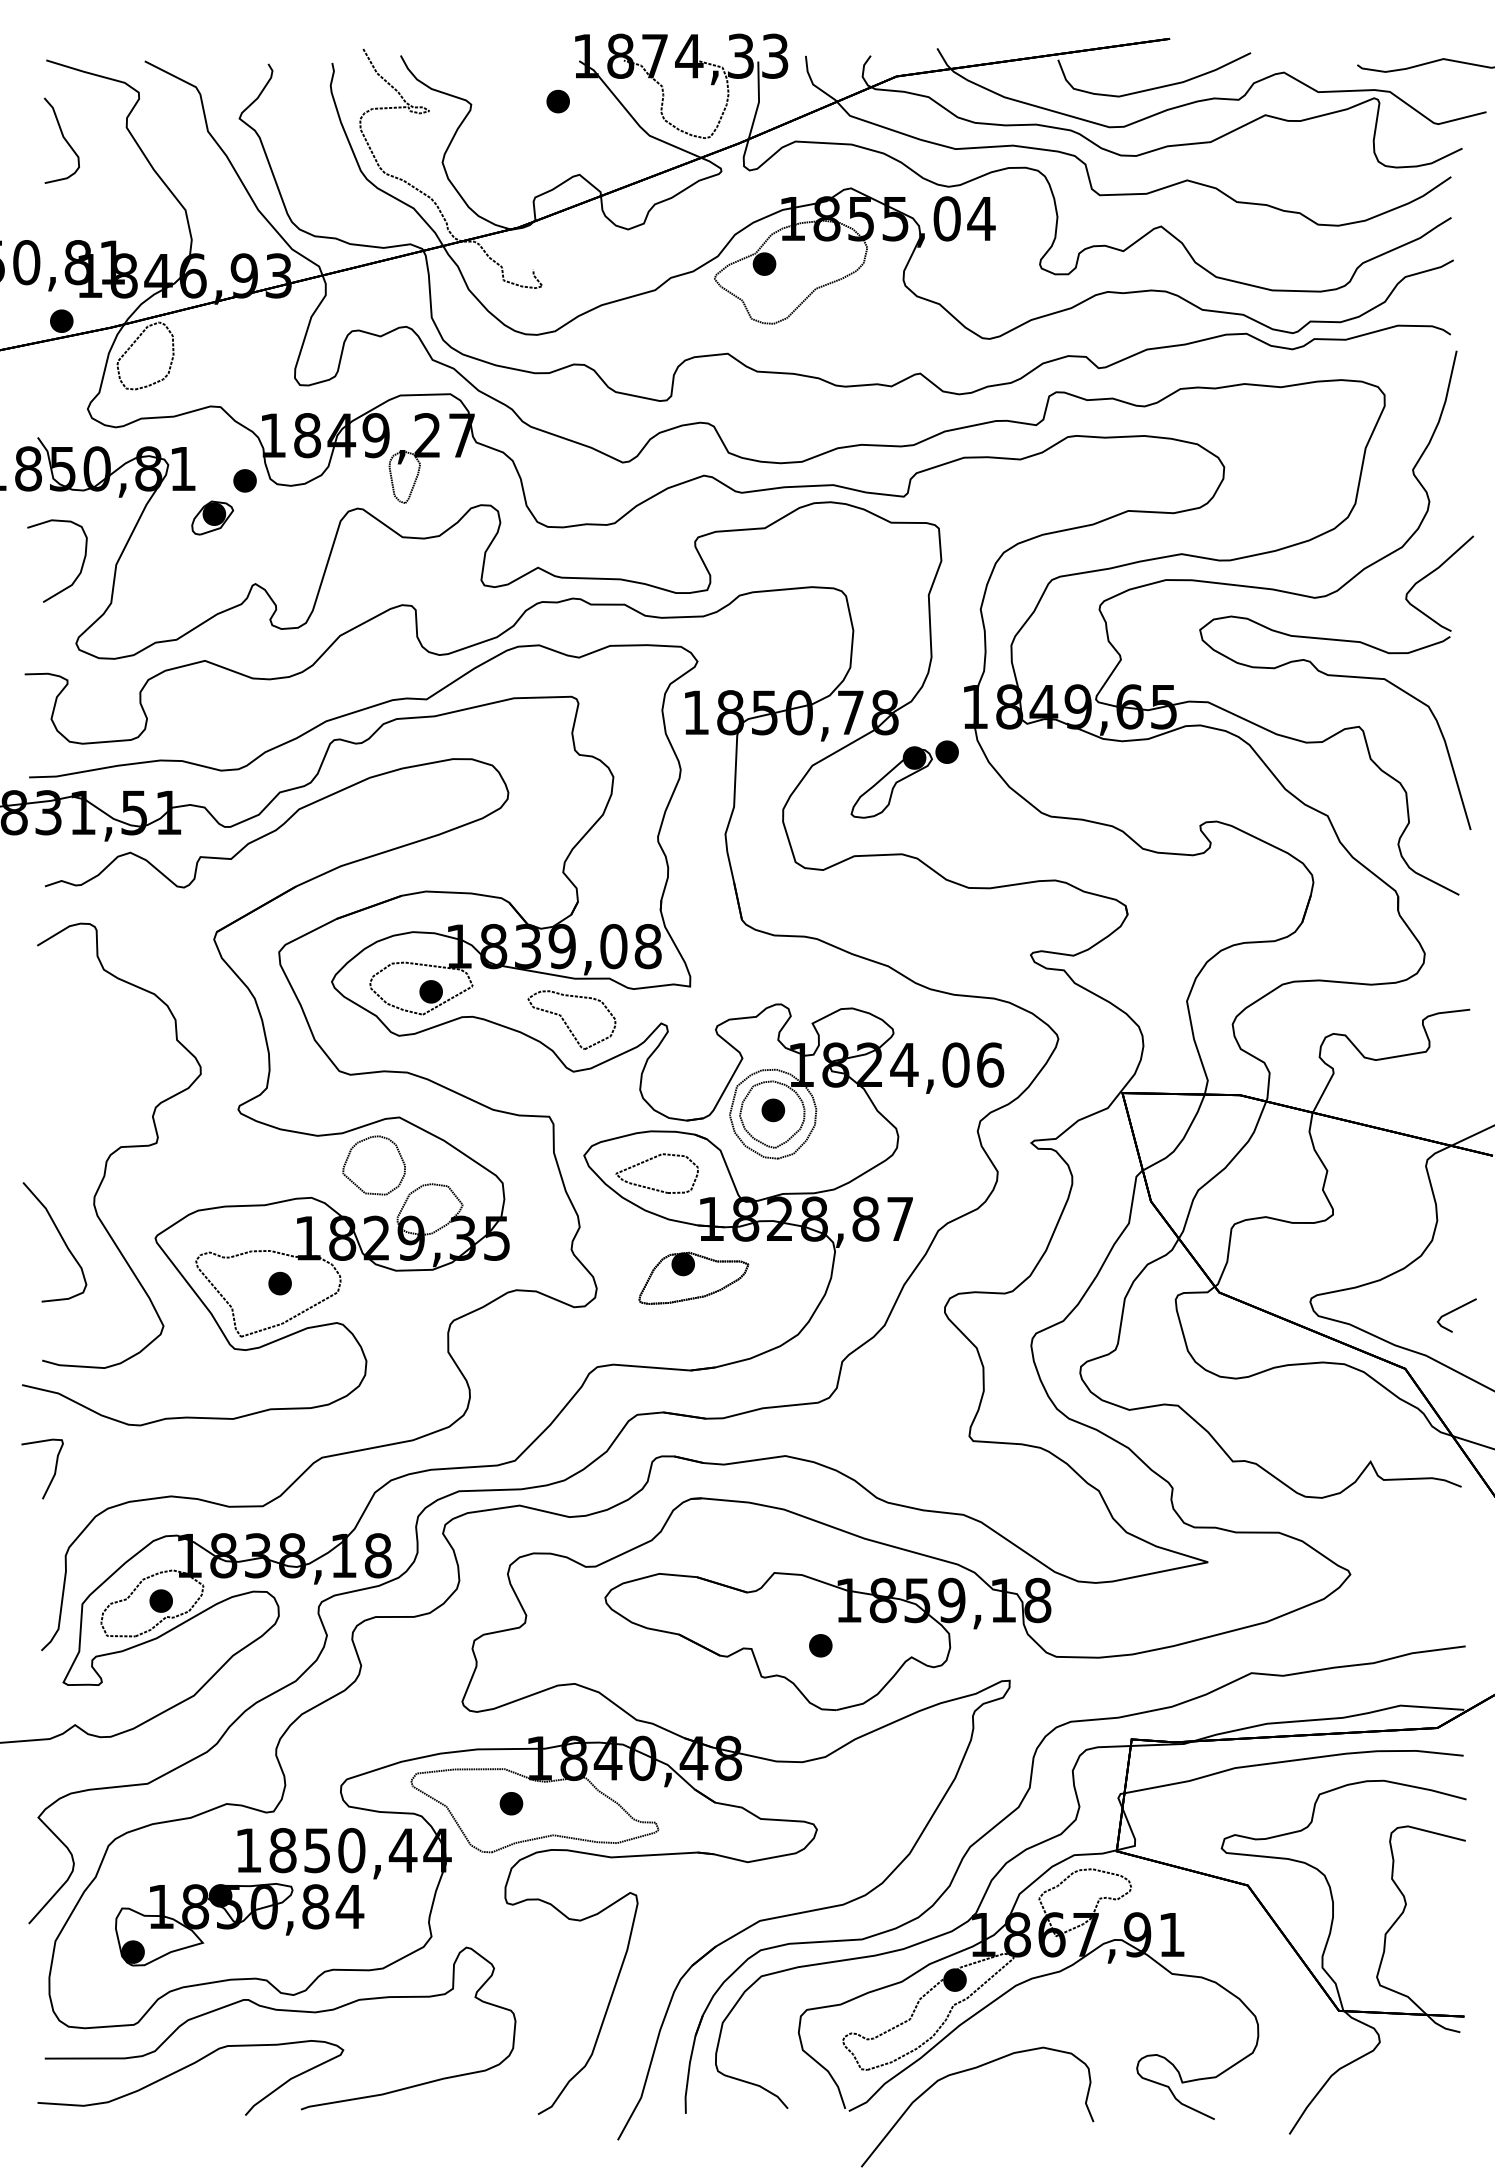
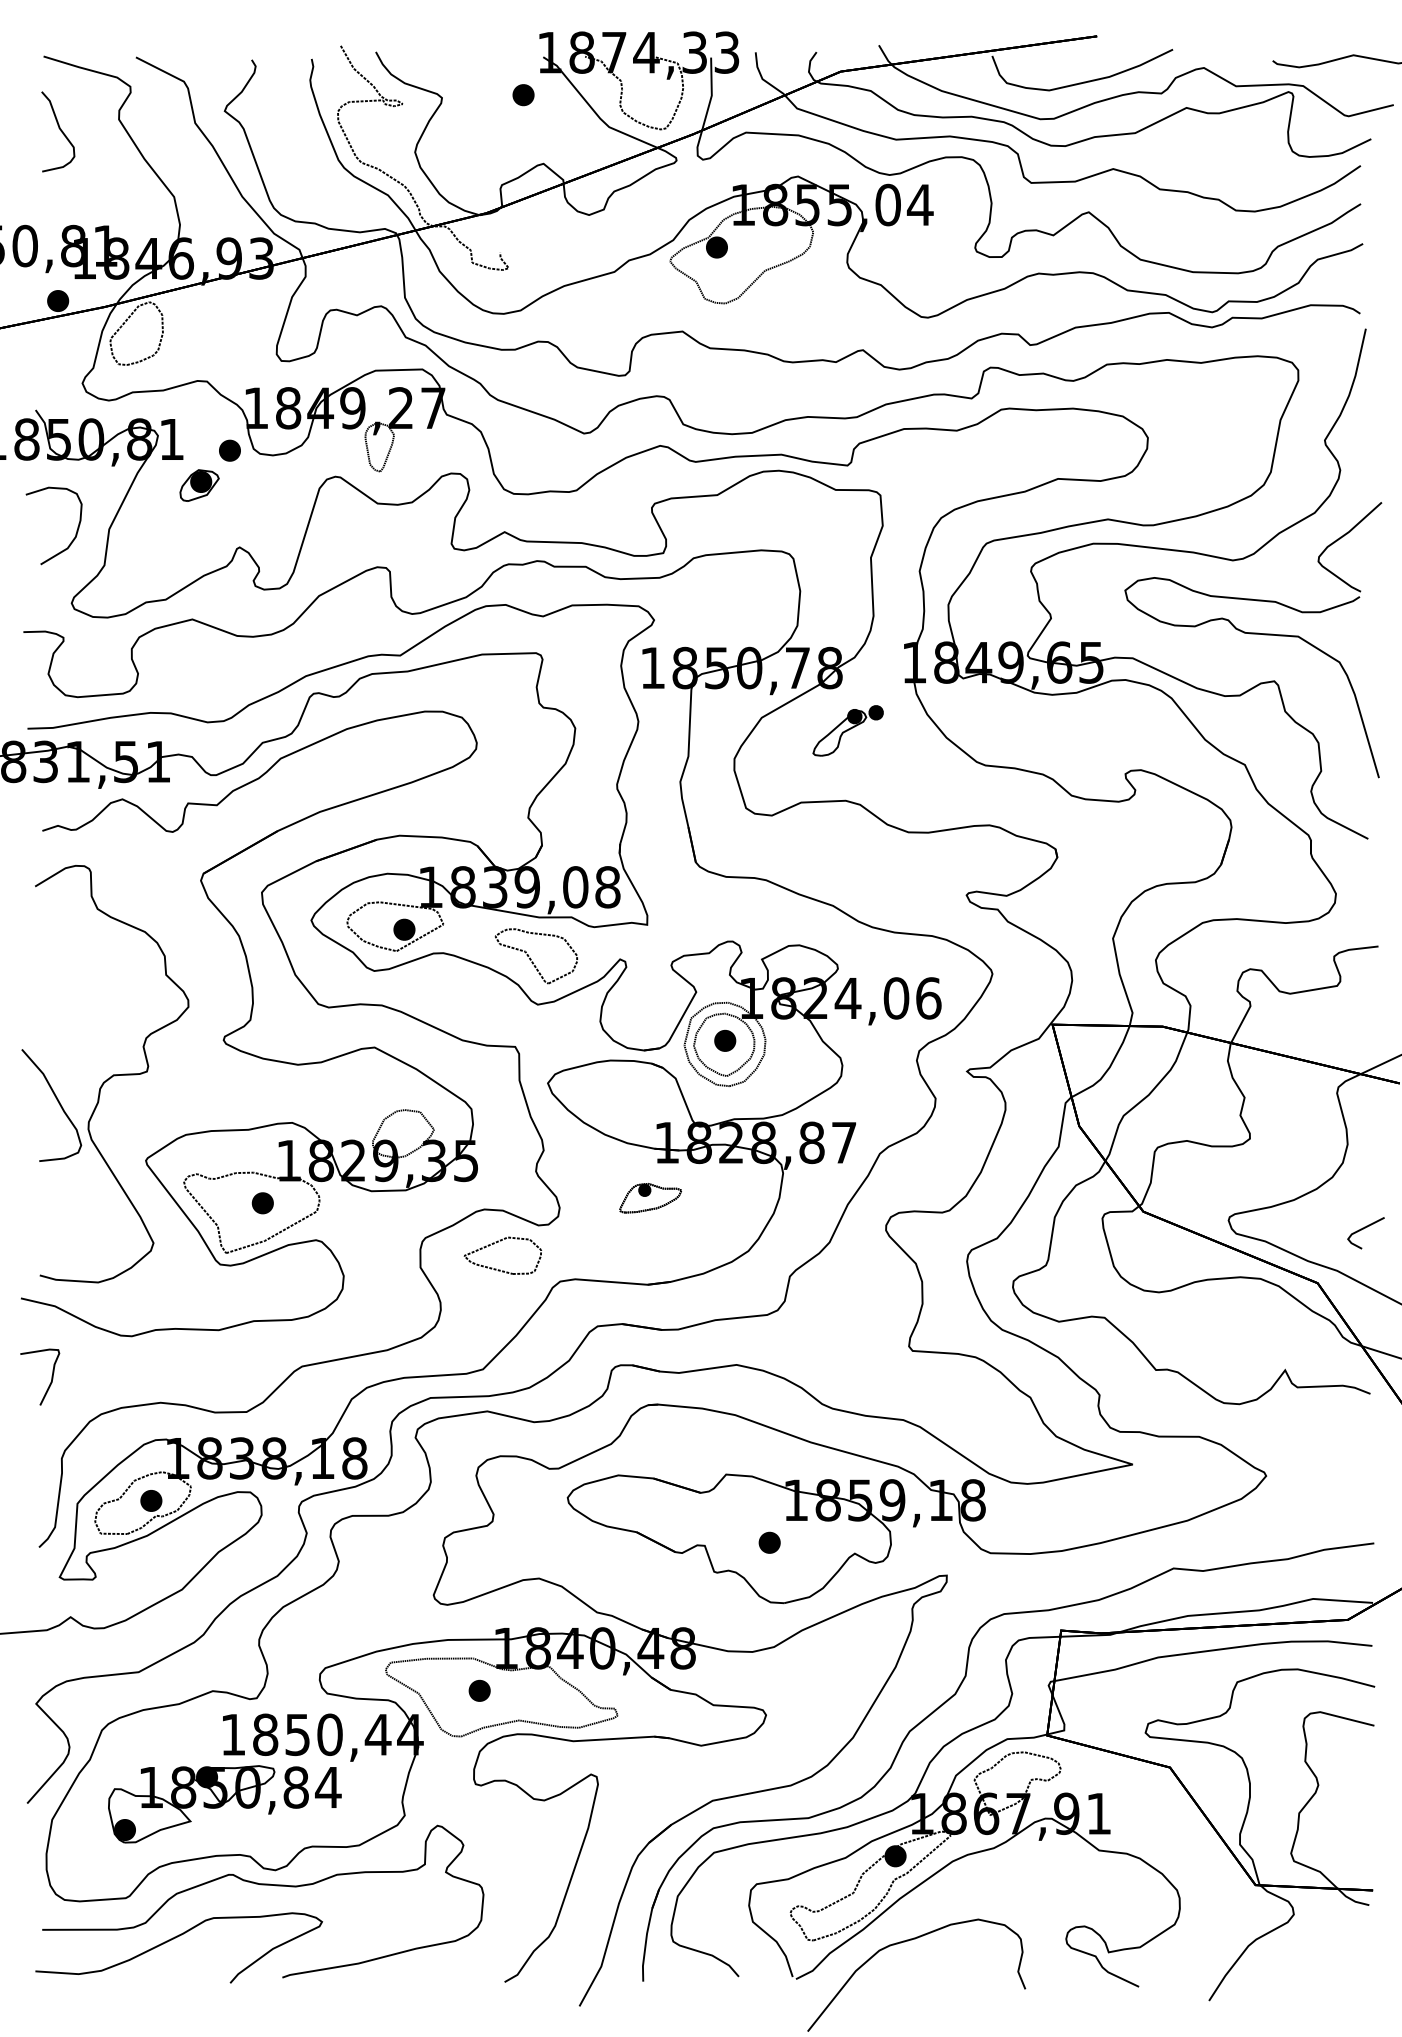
part: (904, 779) -> (848, 730), size x0.7
part: (652, 1159) -> (498, 1242), moved
part: (373, 1165) -> (350, 1092), removed
part: (60, 1237) -> (56, 1101), moved
part: (693, 1277) -> (650, 1197), size x0.6

